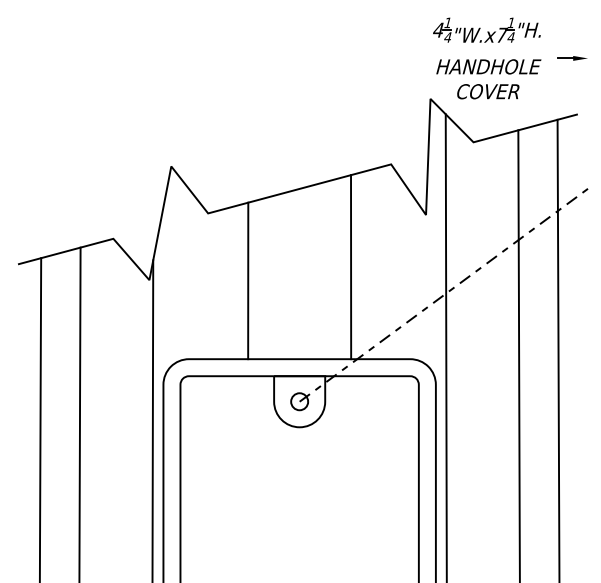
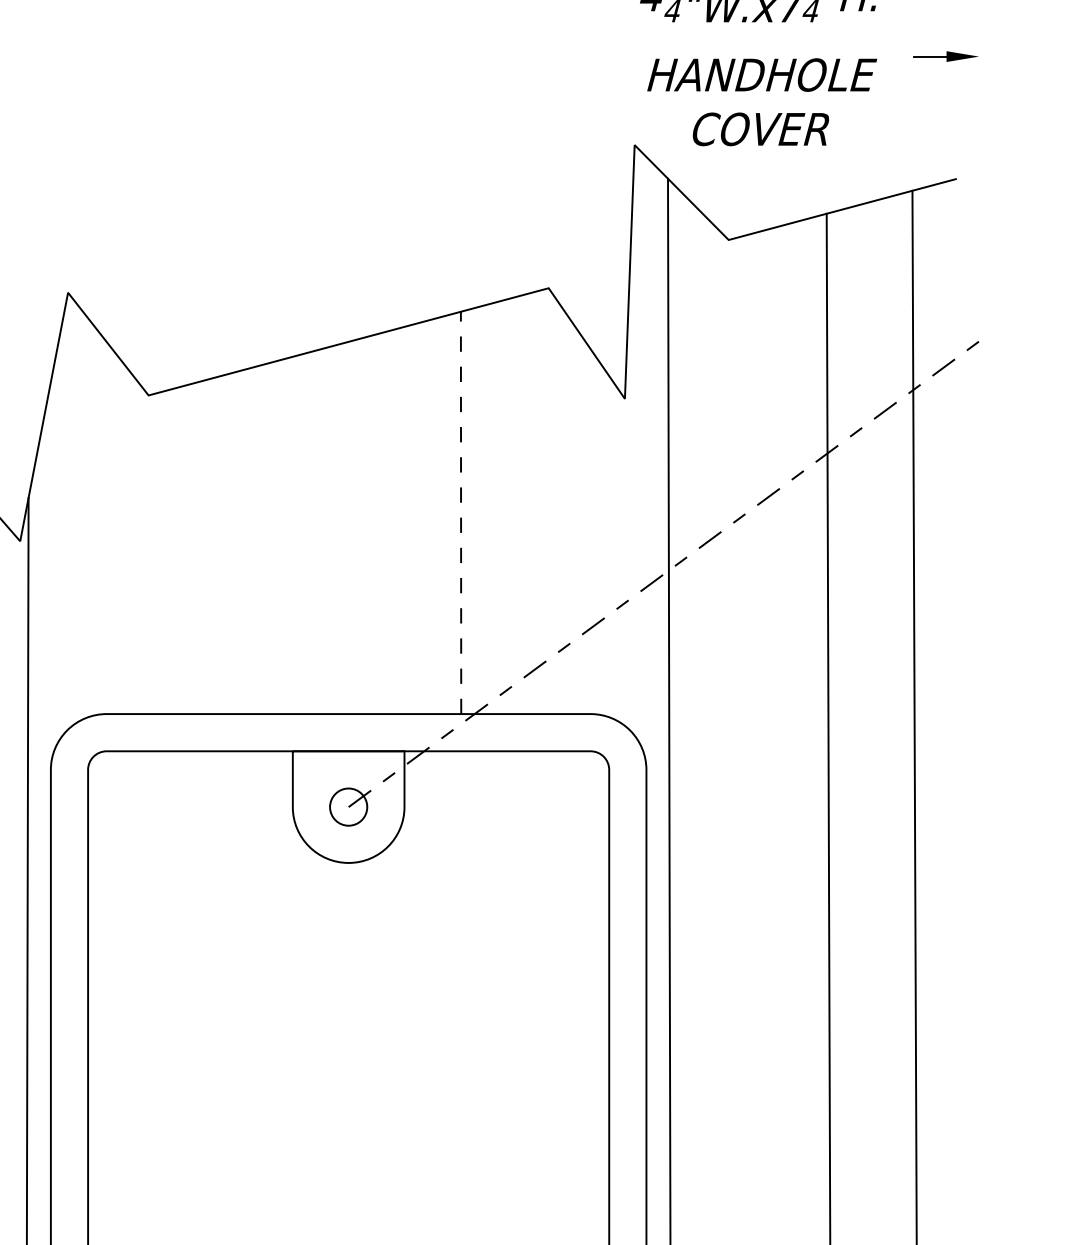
line: (351, 266) -> (461, 511), solid -> dashed
line: (248, 280) -> (236, 542), removed

